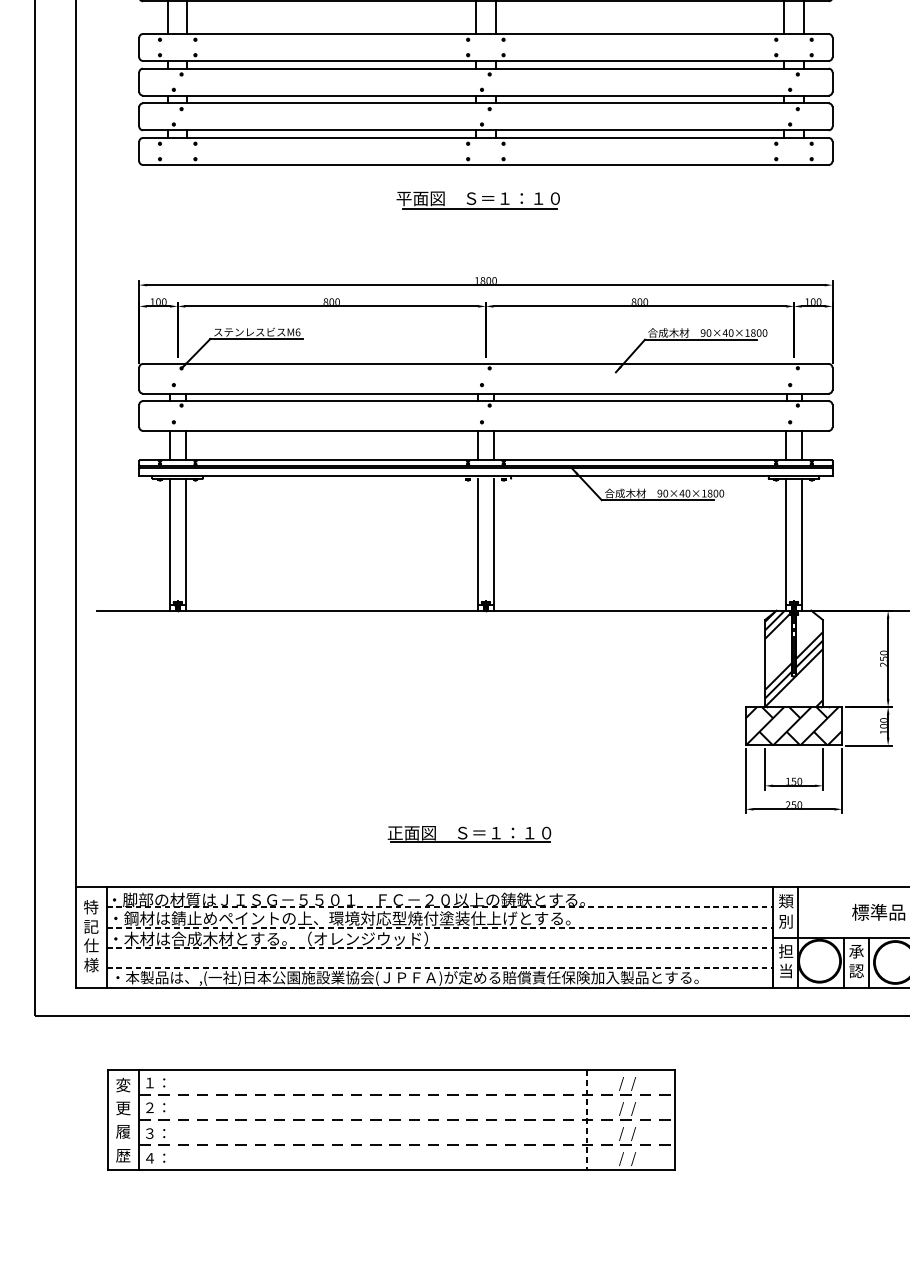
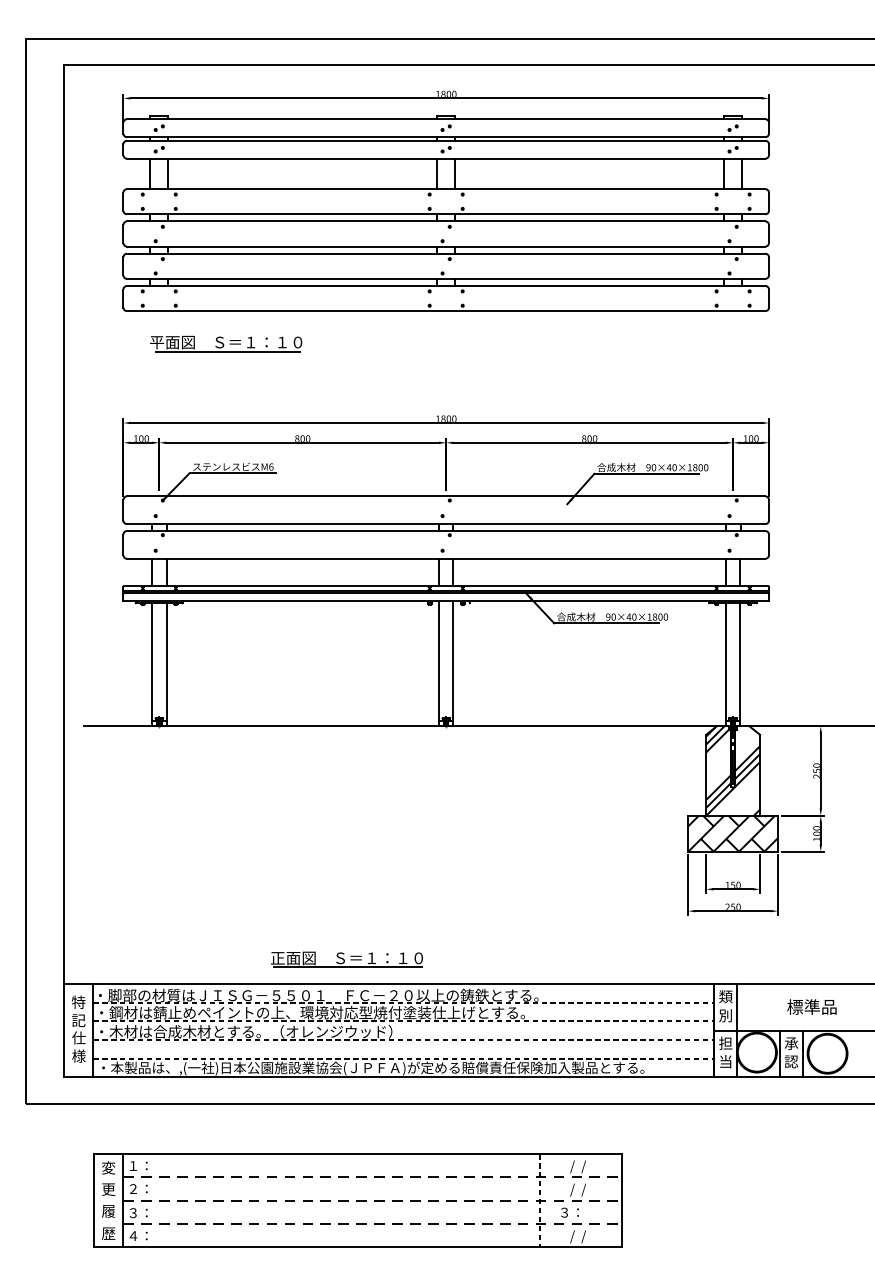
part: (478, 199) -> (226, 343), moved
part: (468, 834) -> (346, 959), moved
text: (622, 1134) -> (573, 1213), /  / -> ３：

